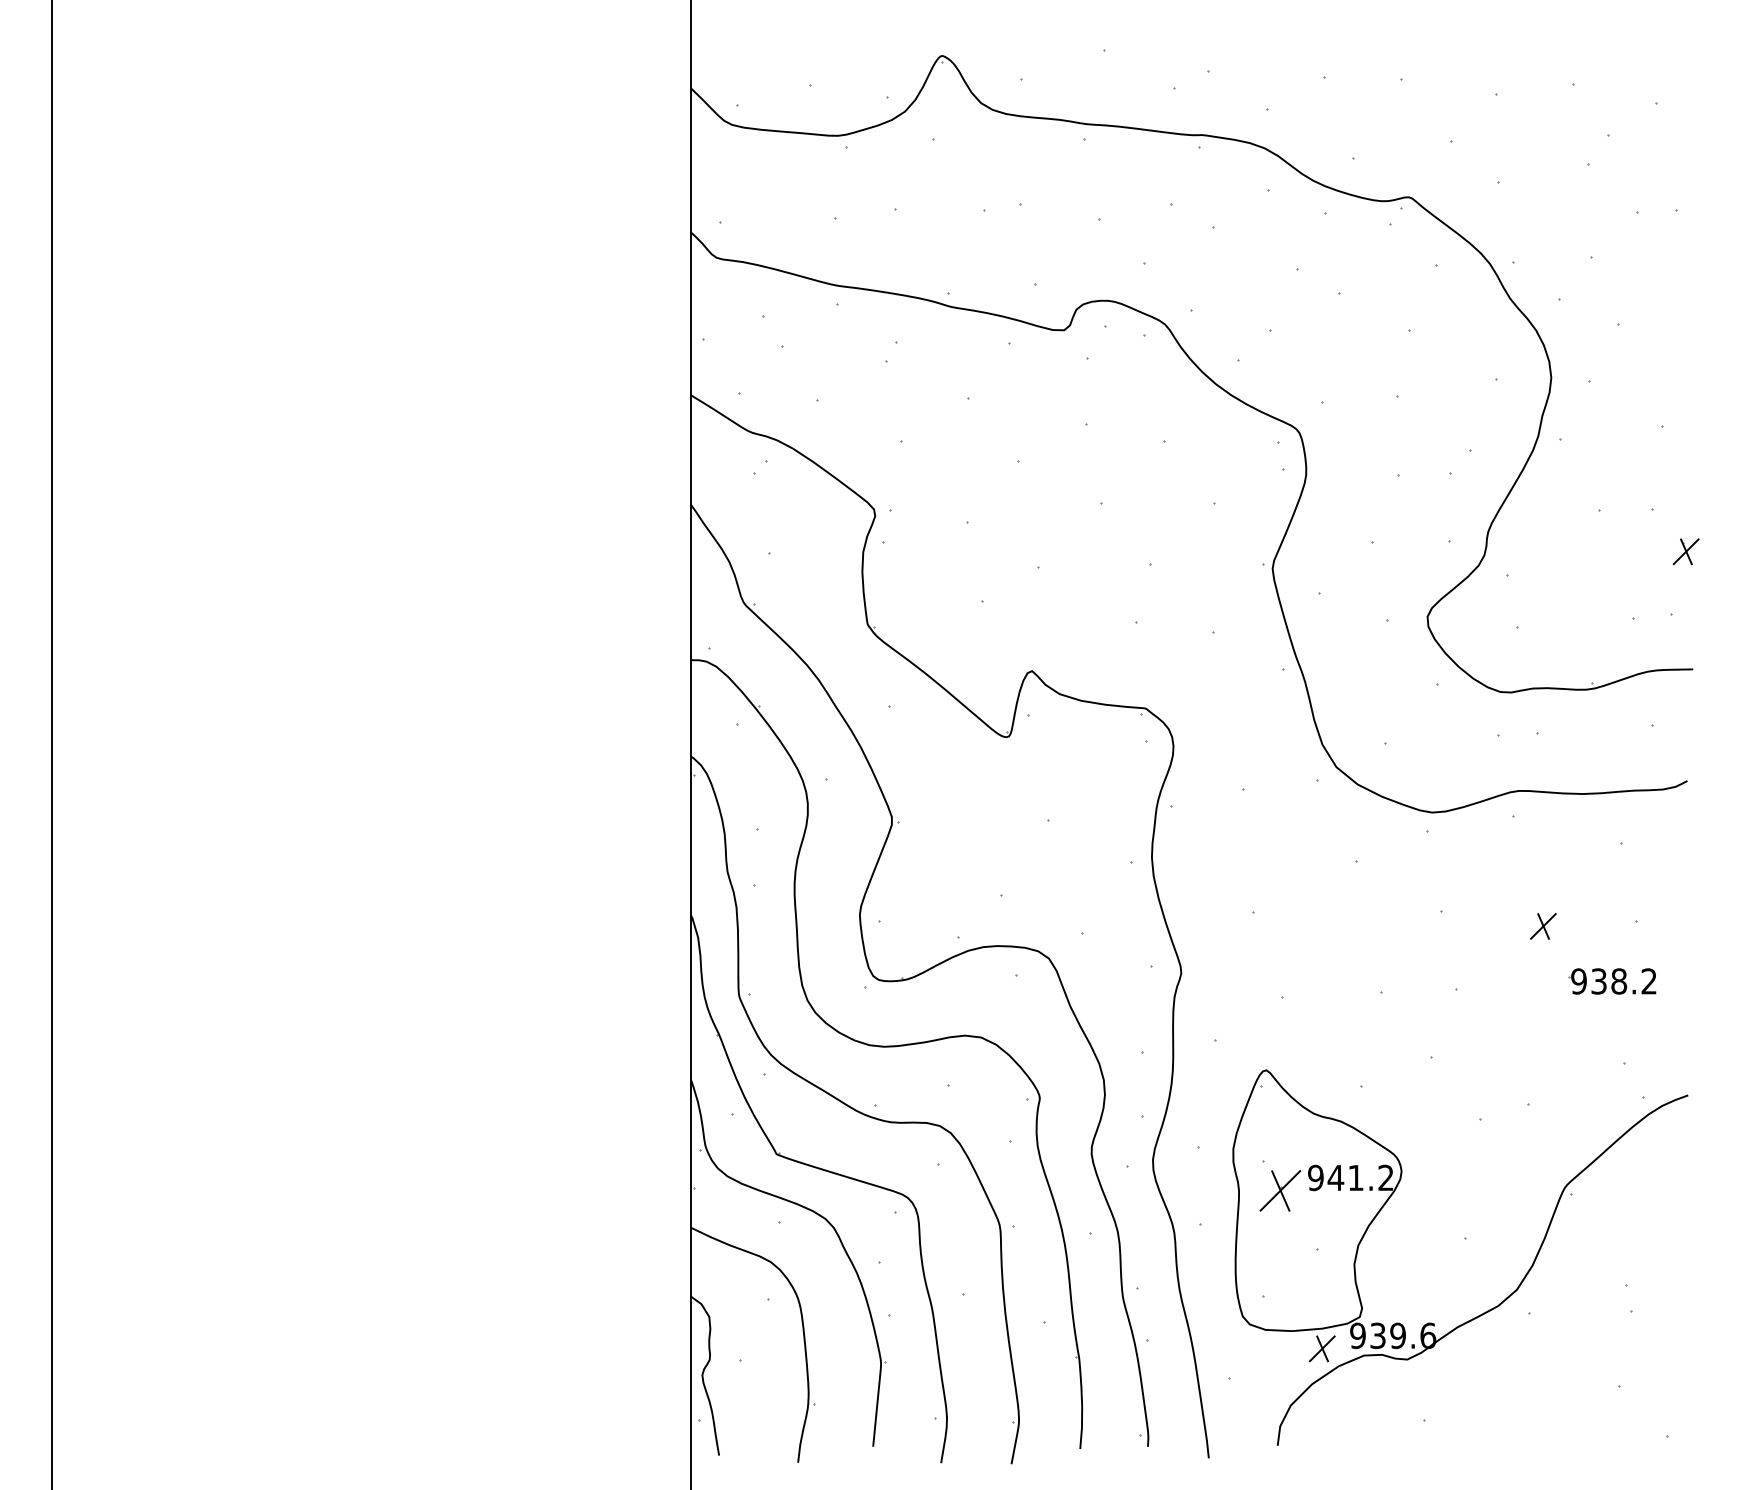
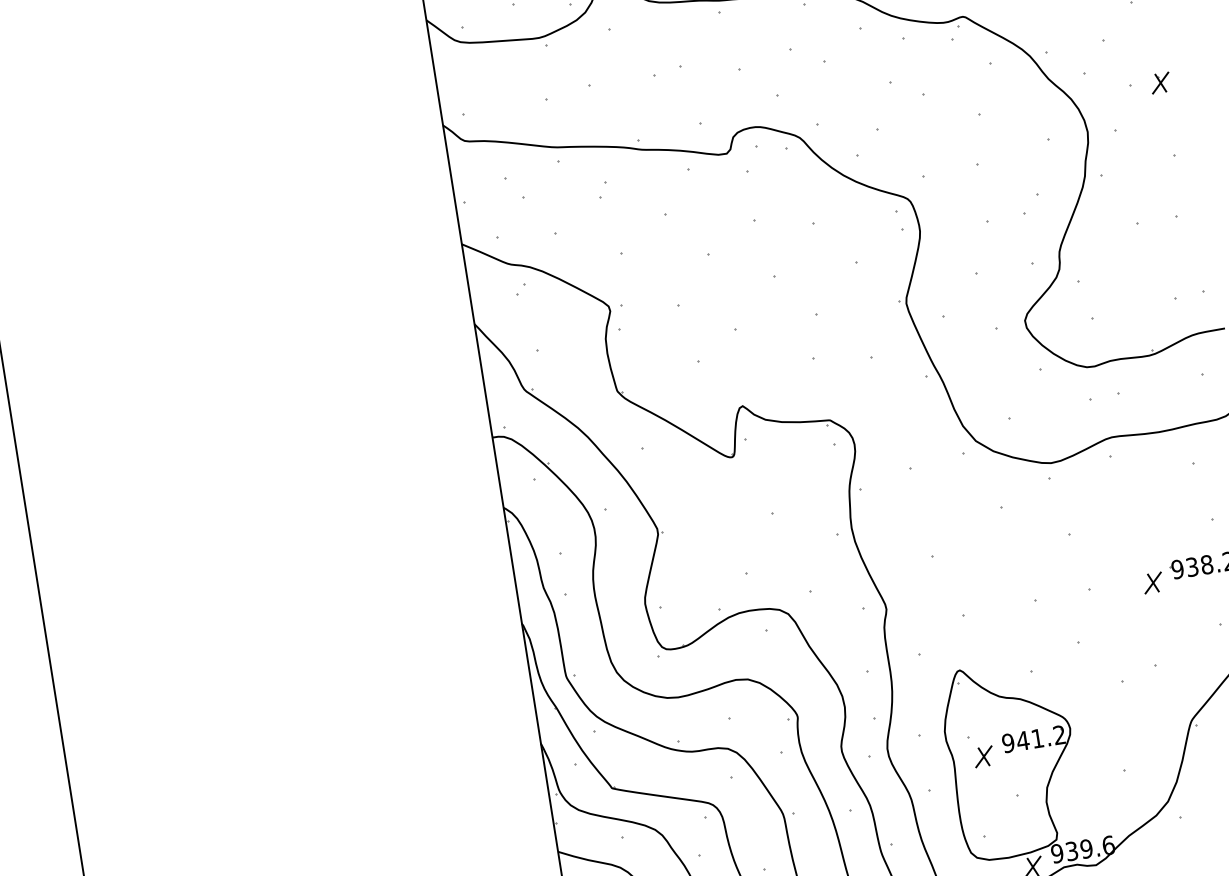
part: (1685, 551) -> (1160, 82), moved
part: (1543, 926) -> (1153, 583), moved
part: (1279, 1190) -> (983, 756), size x0.62

